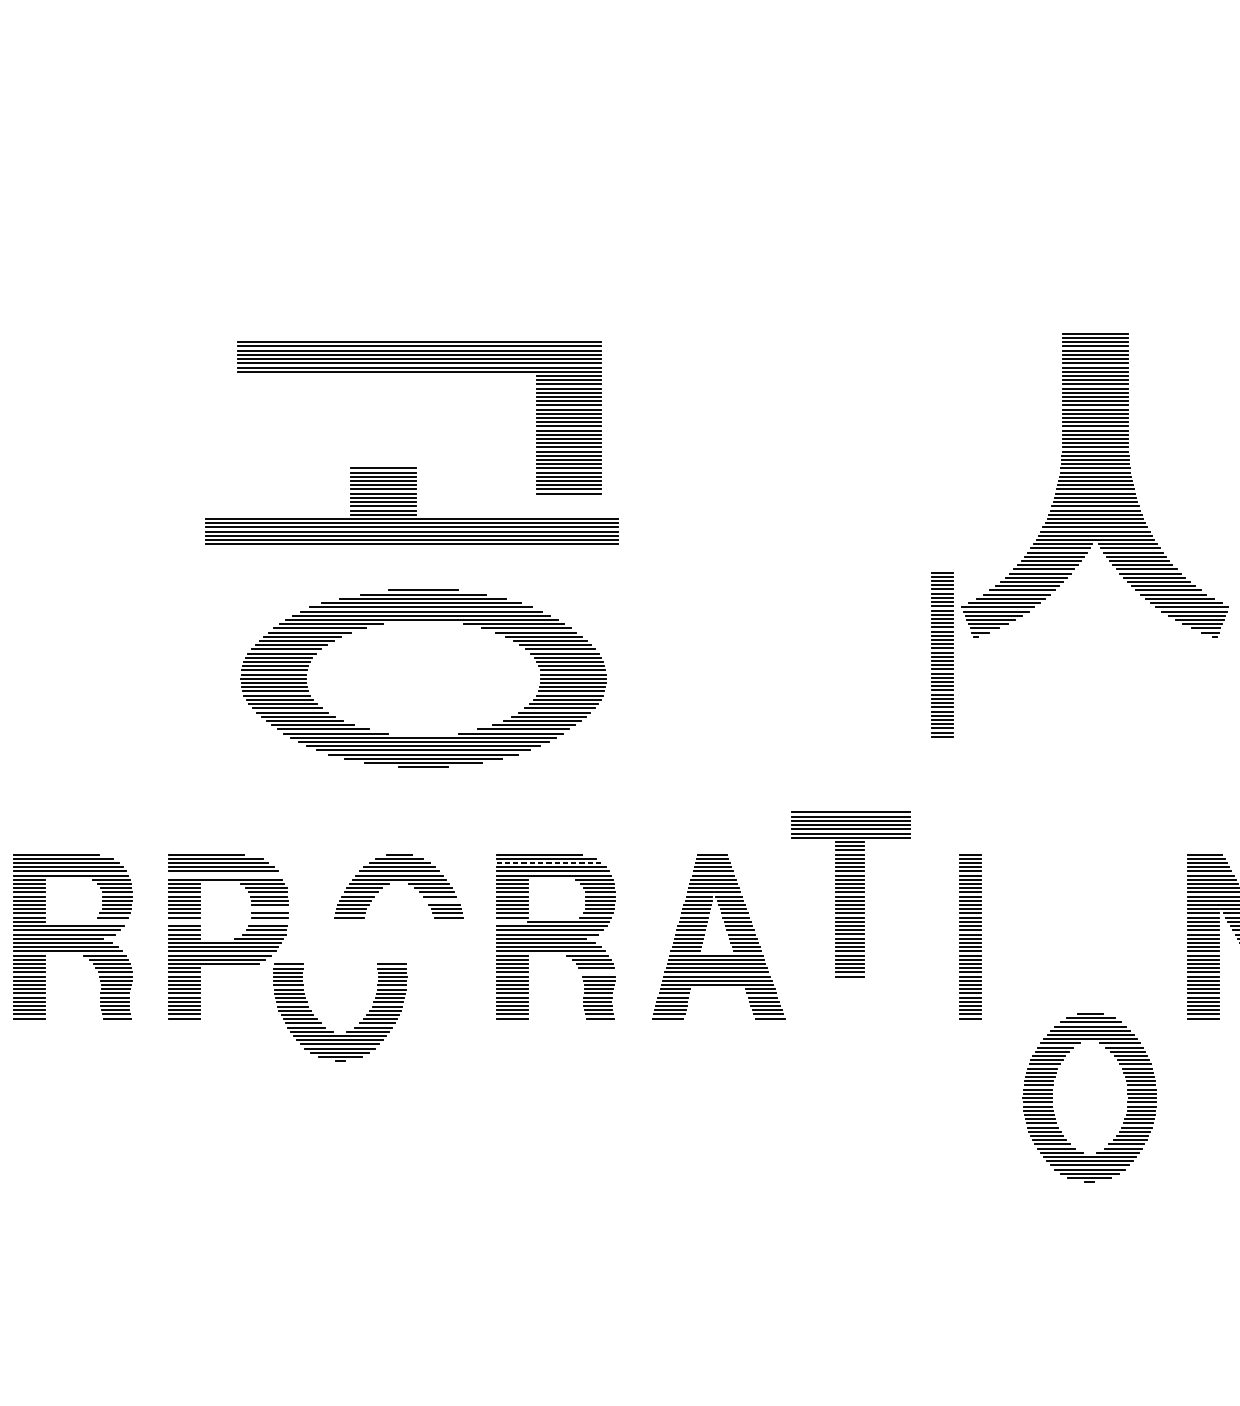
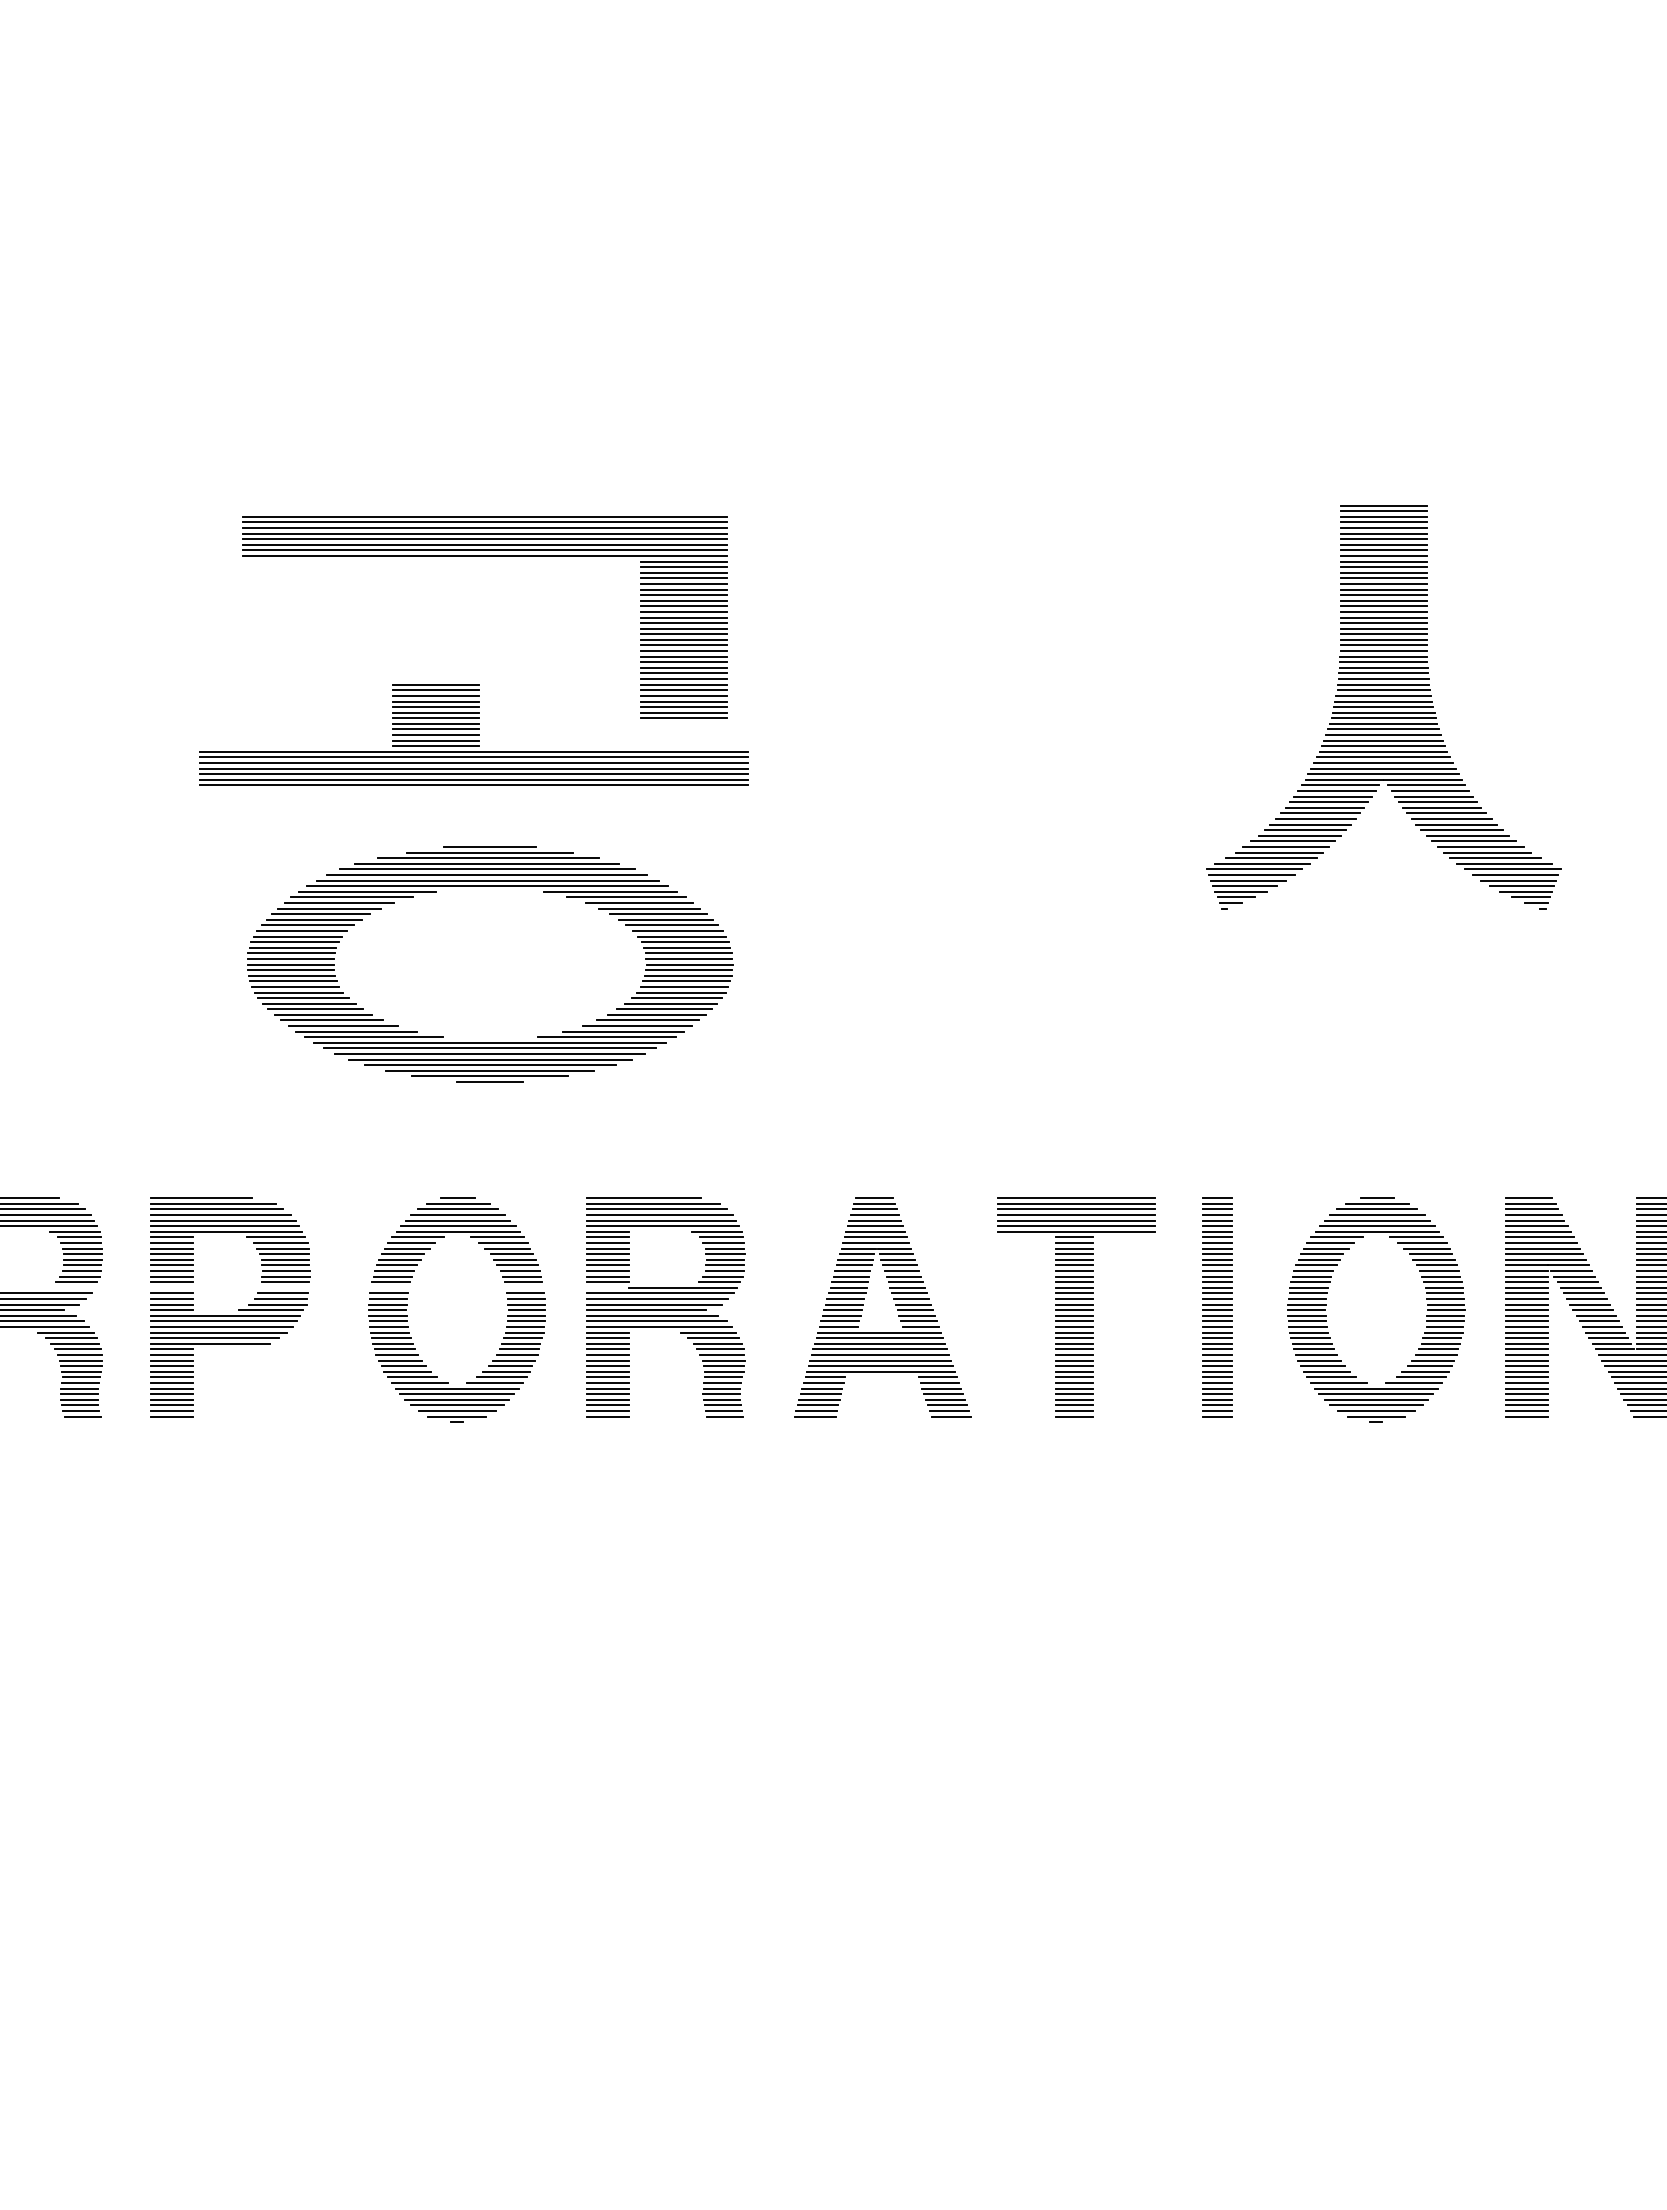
part: (942, 654) -> (1180, 932), removed
line: (549, 863) -> (657, 1209), dashed -> solid
line: (224, 875) -> (225, 1226), added
part: (850, 894) -> (1076, 1307), moved
line: (441, 900) -> (514, 1259), added
line: (269, 909) -> (285, 1271), added
line: (598, 972) -> (722, 1354), added
part: (333, 1031) -> (448, 1382), moved
part: (1052, 1094) -> (1326, 1305), moved

